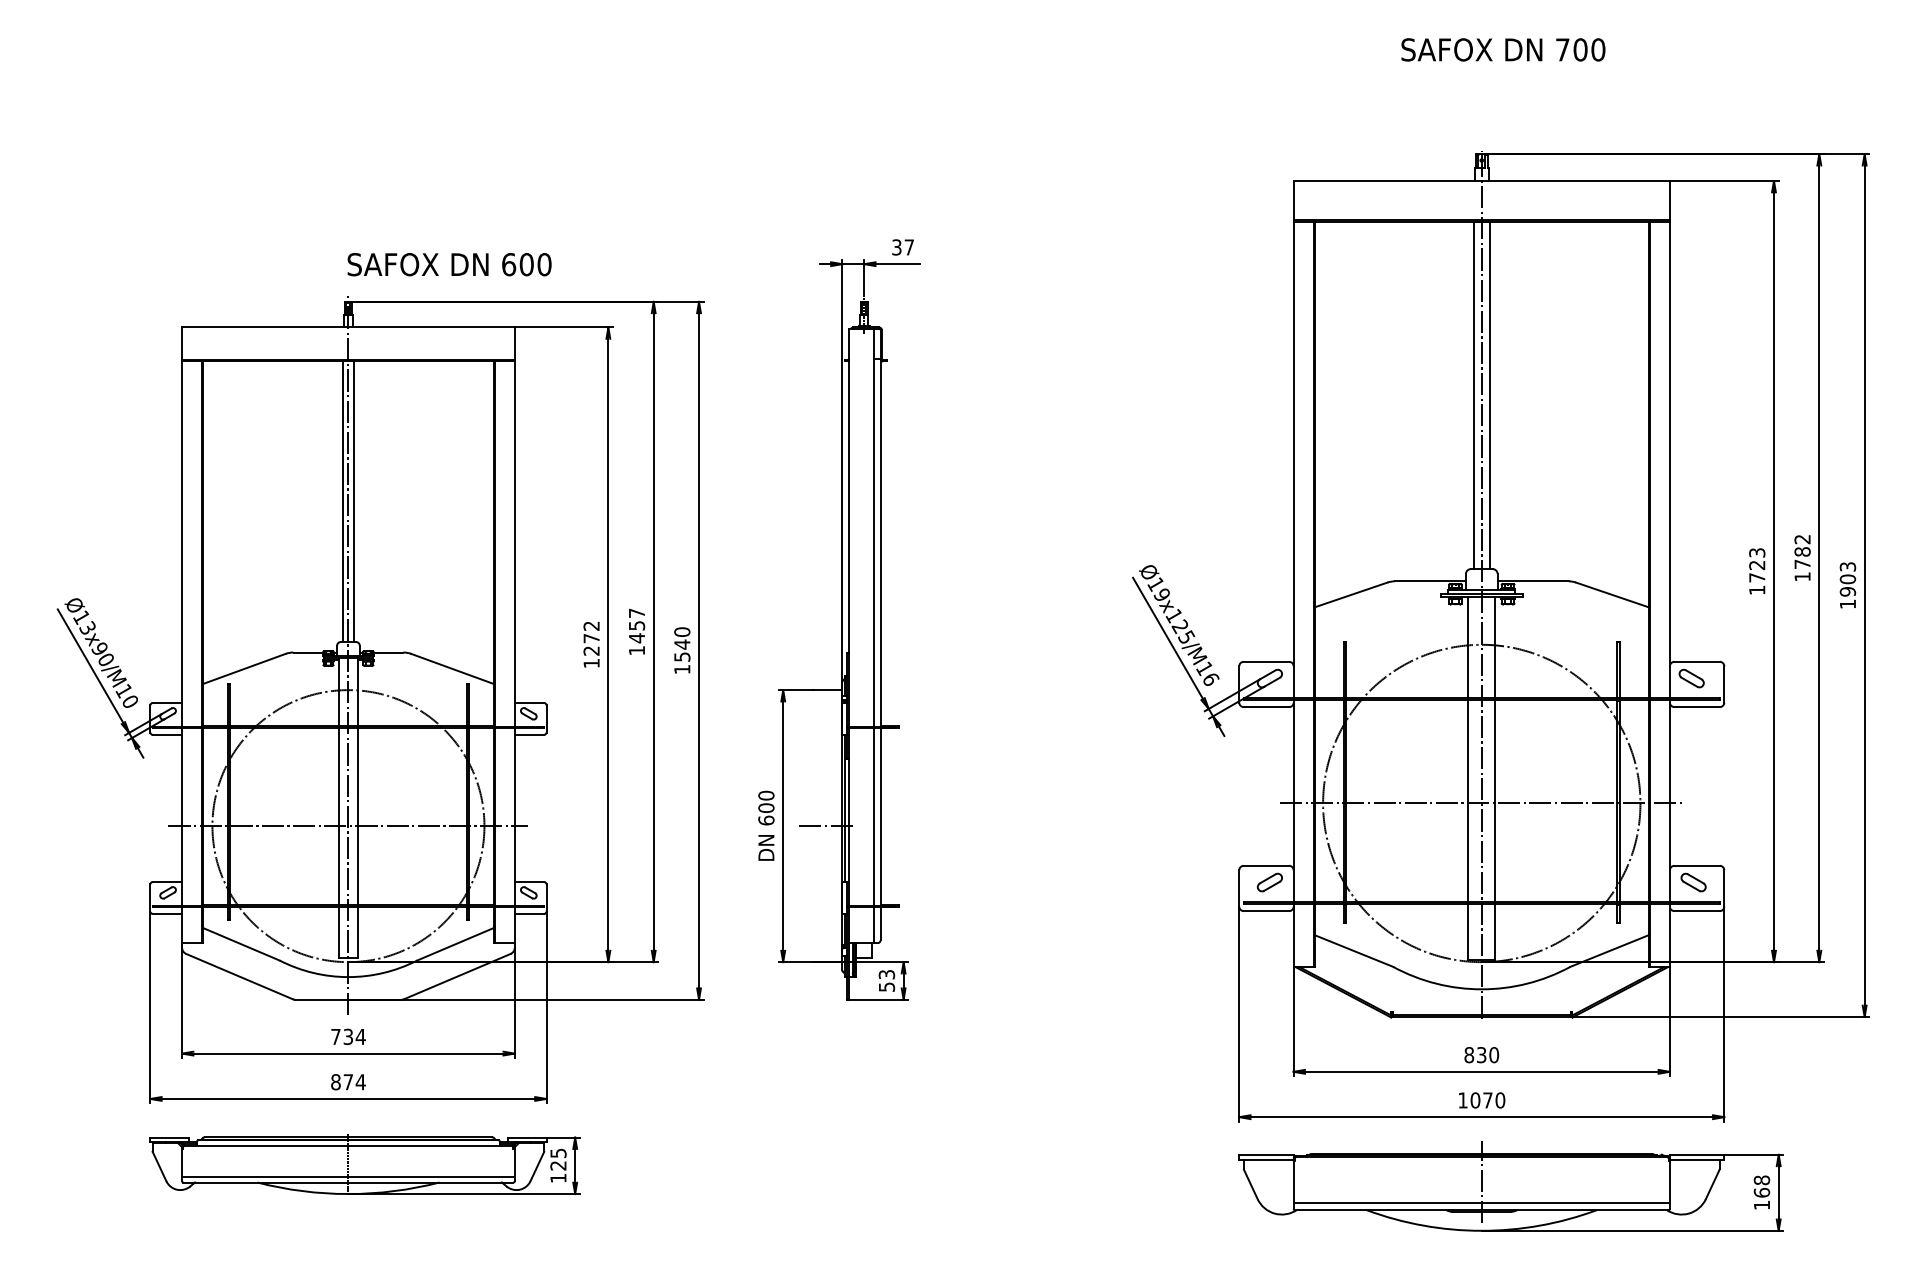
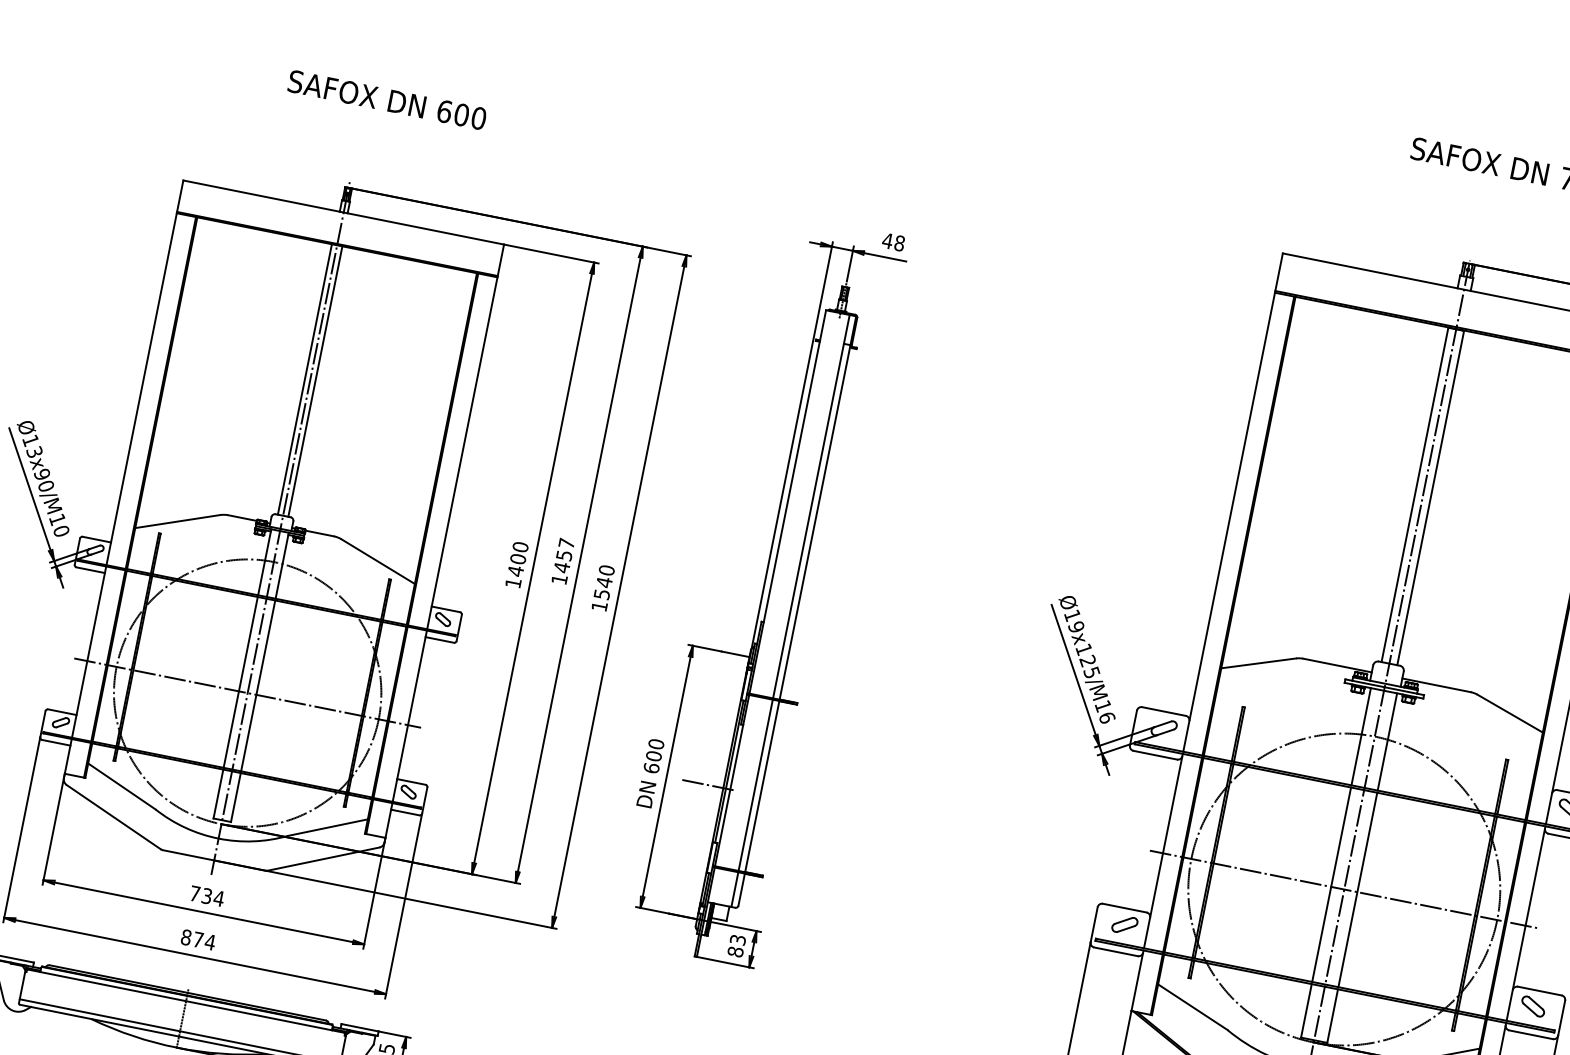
text: (902, 247) -> (893, 242), 37 -> 48
text: (449, 264) -> (387, 99), moved
text: (591, 638) -> (518, 559), 1272 -> 1400
text: (886, 986) -> (735, 951), 53 -> 83

